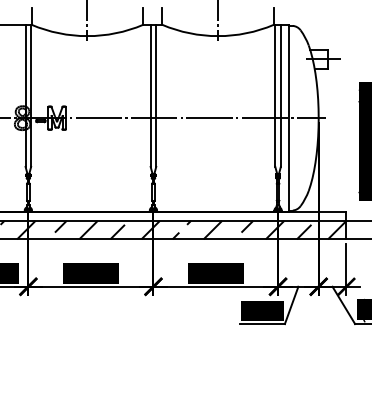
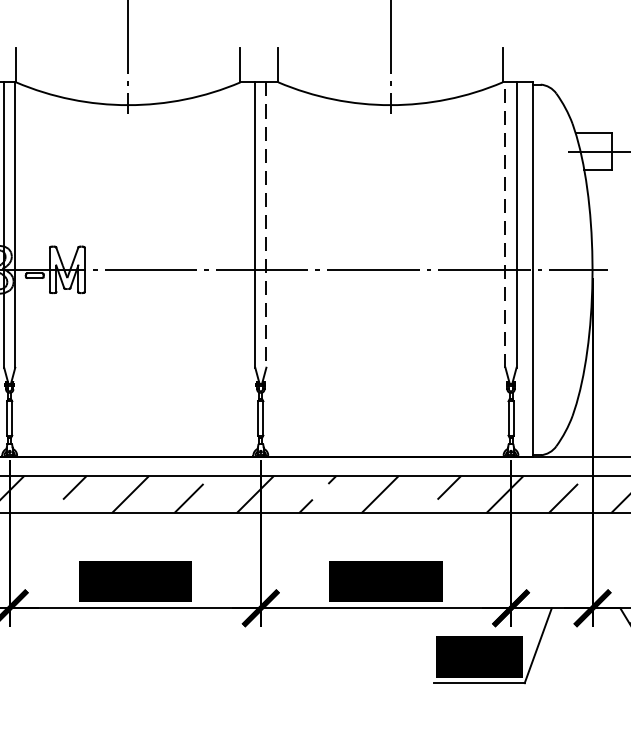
line: (275, 95) -> (505, 224), solid -> dashed
line: (156, 96) -> (266, 226), solid -> dashed

